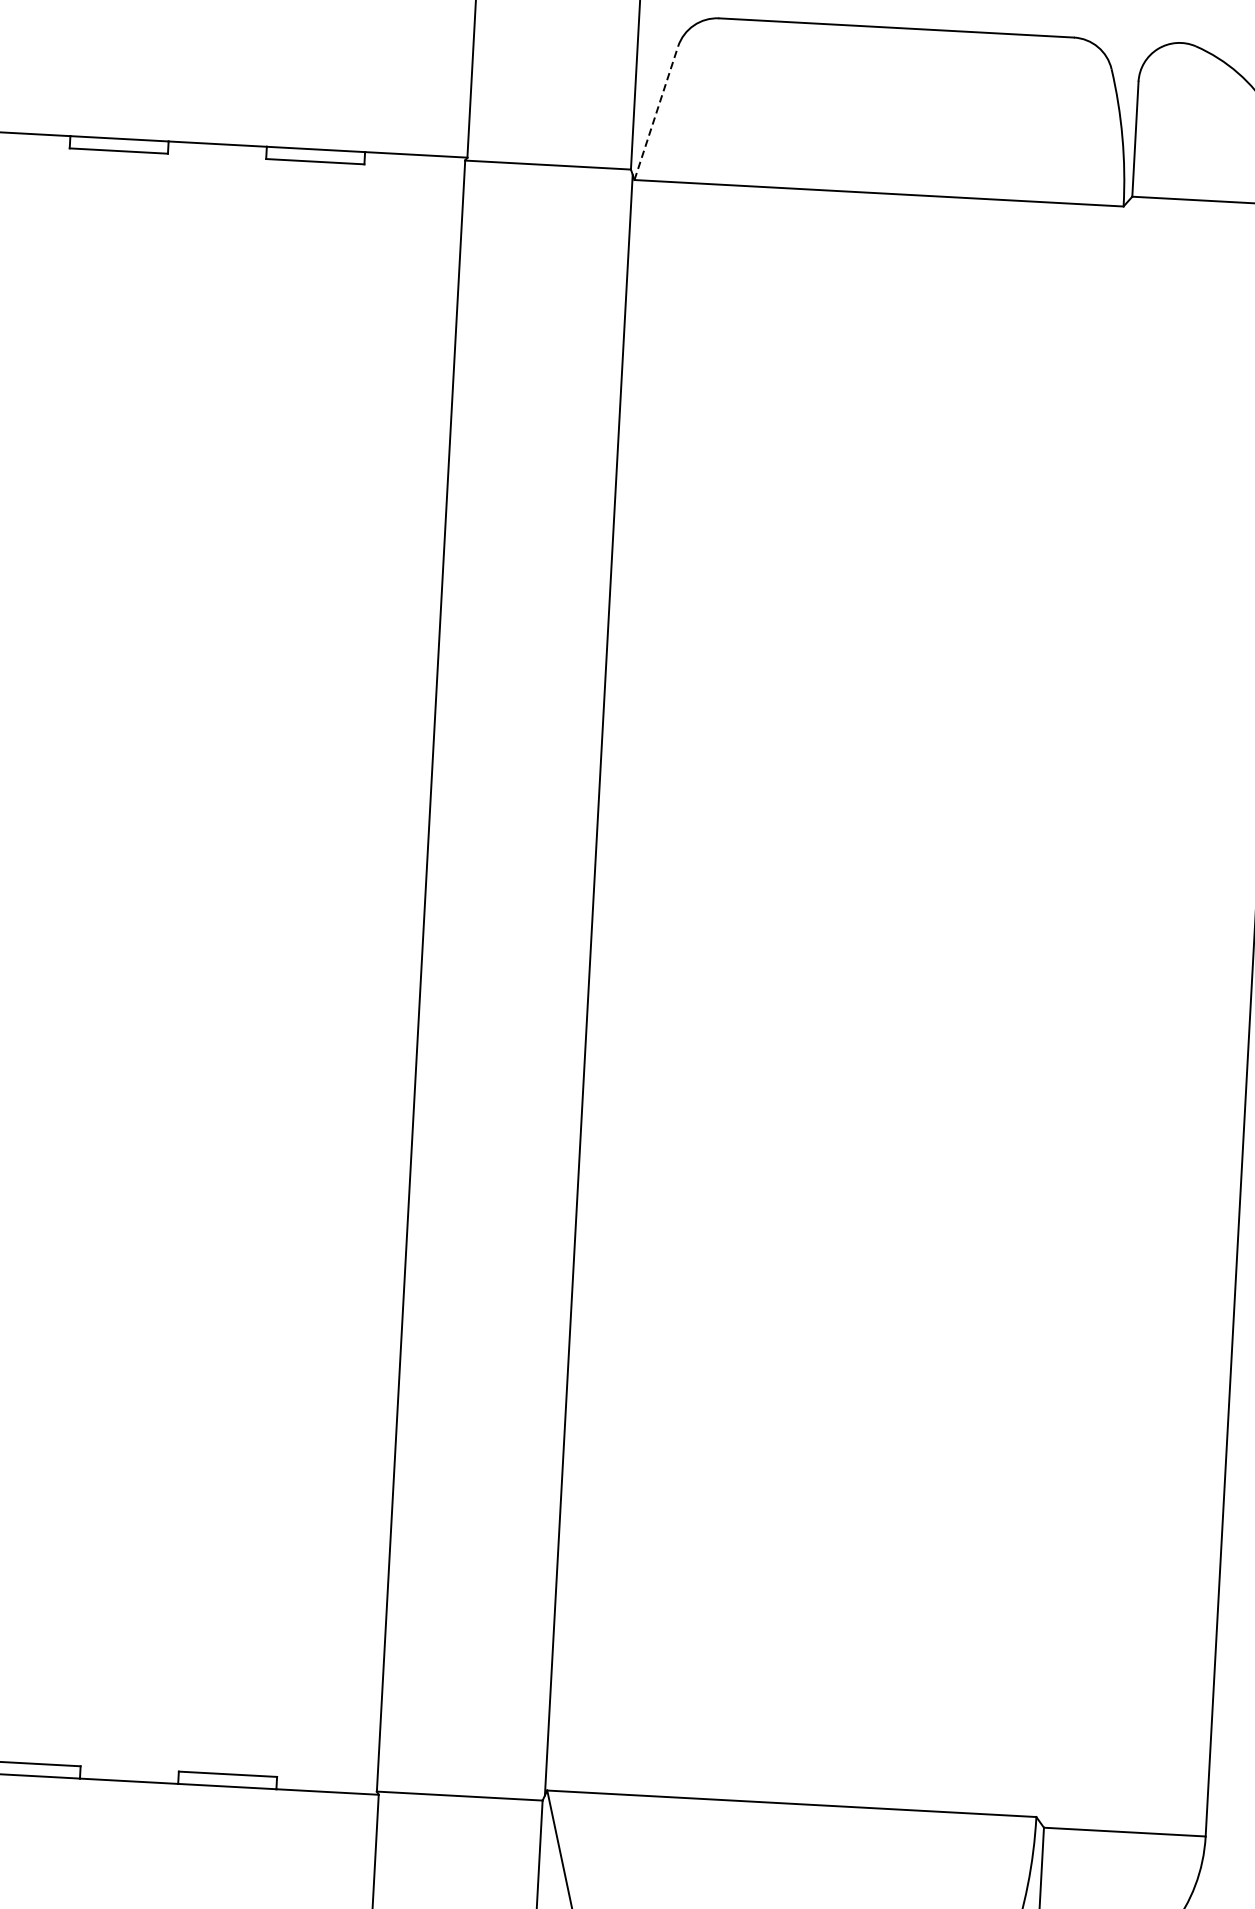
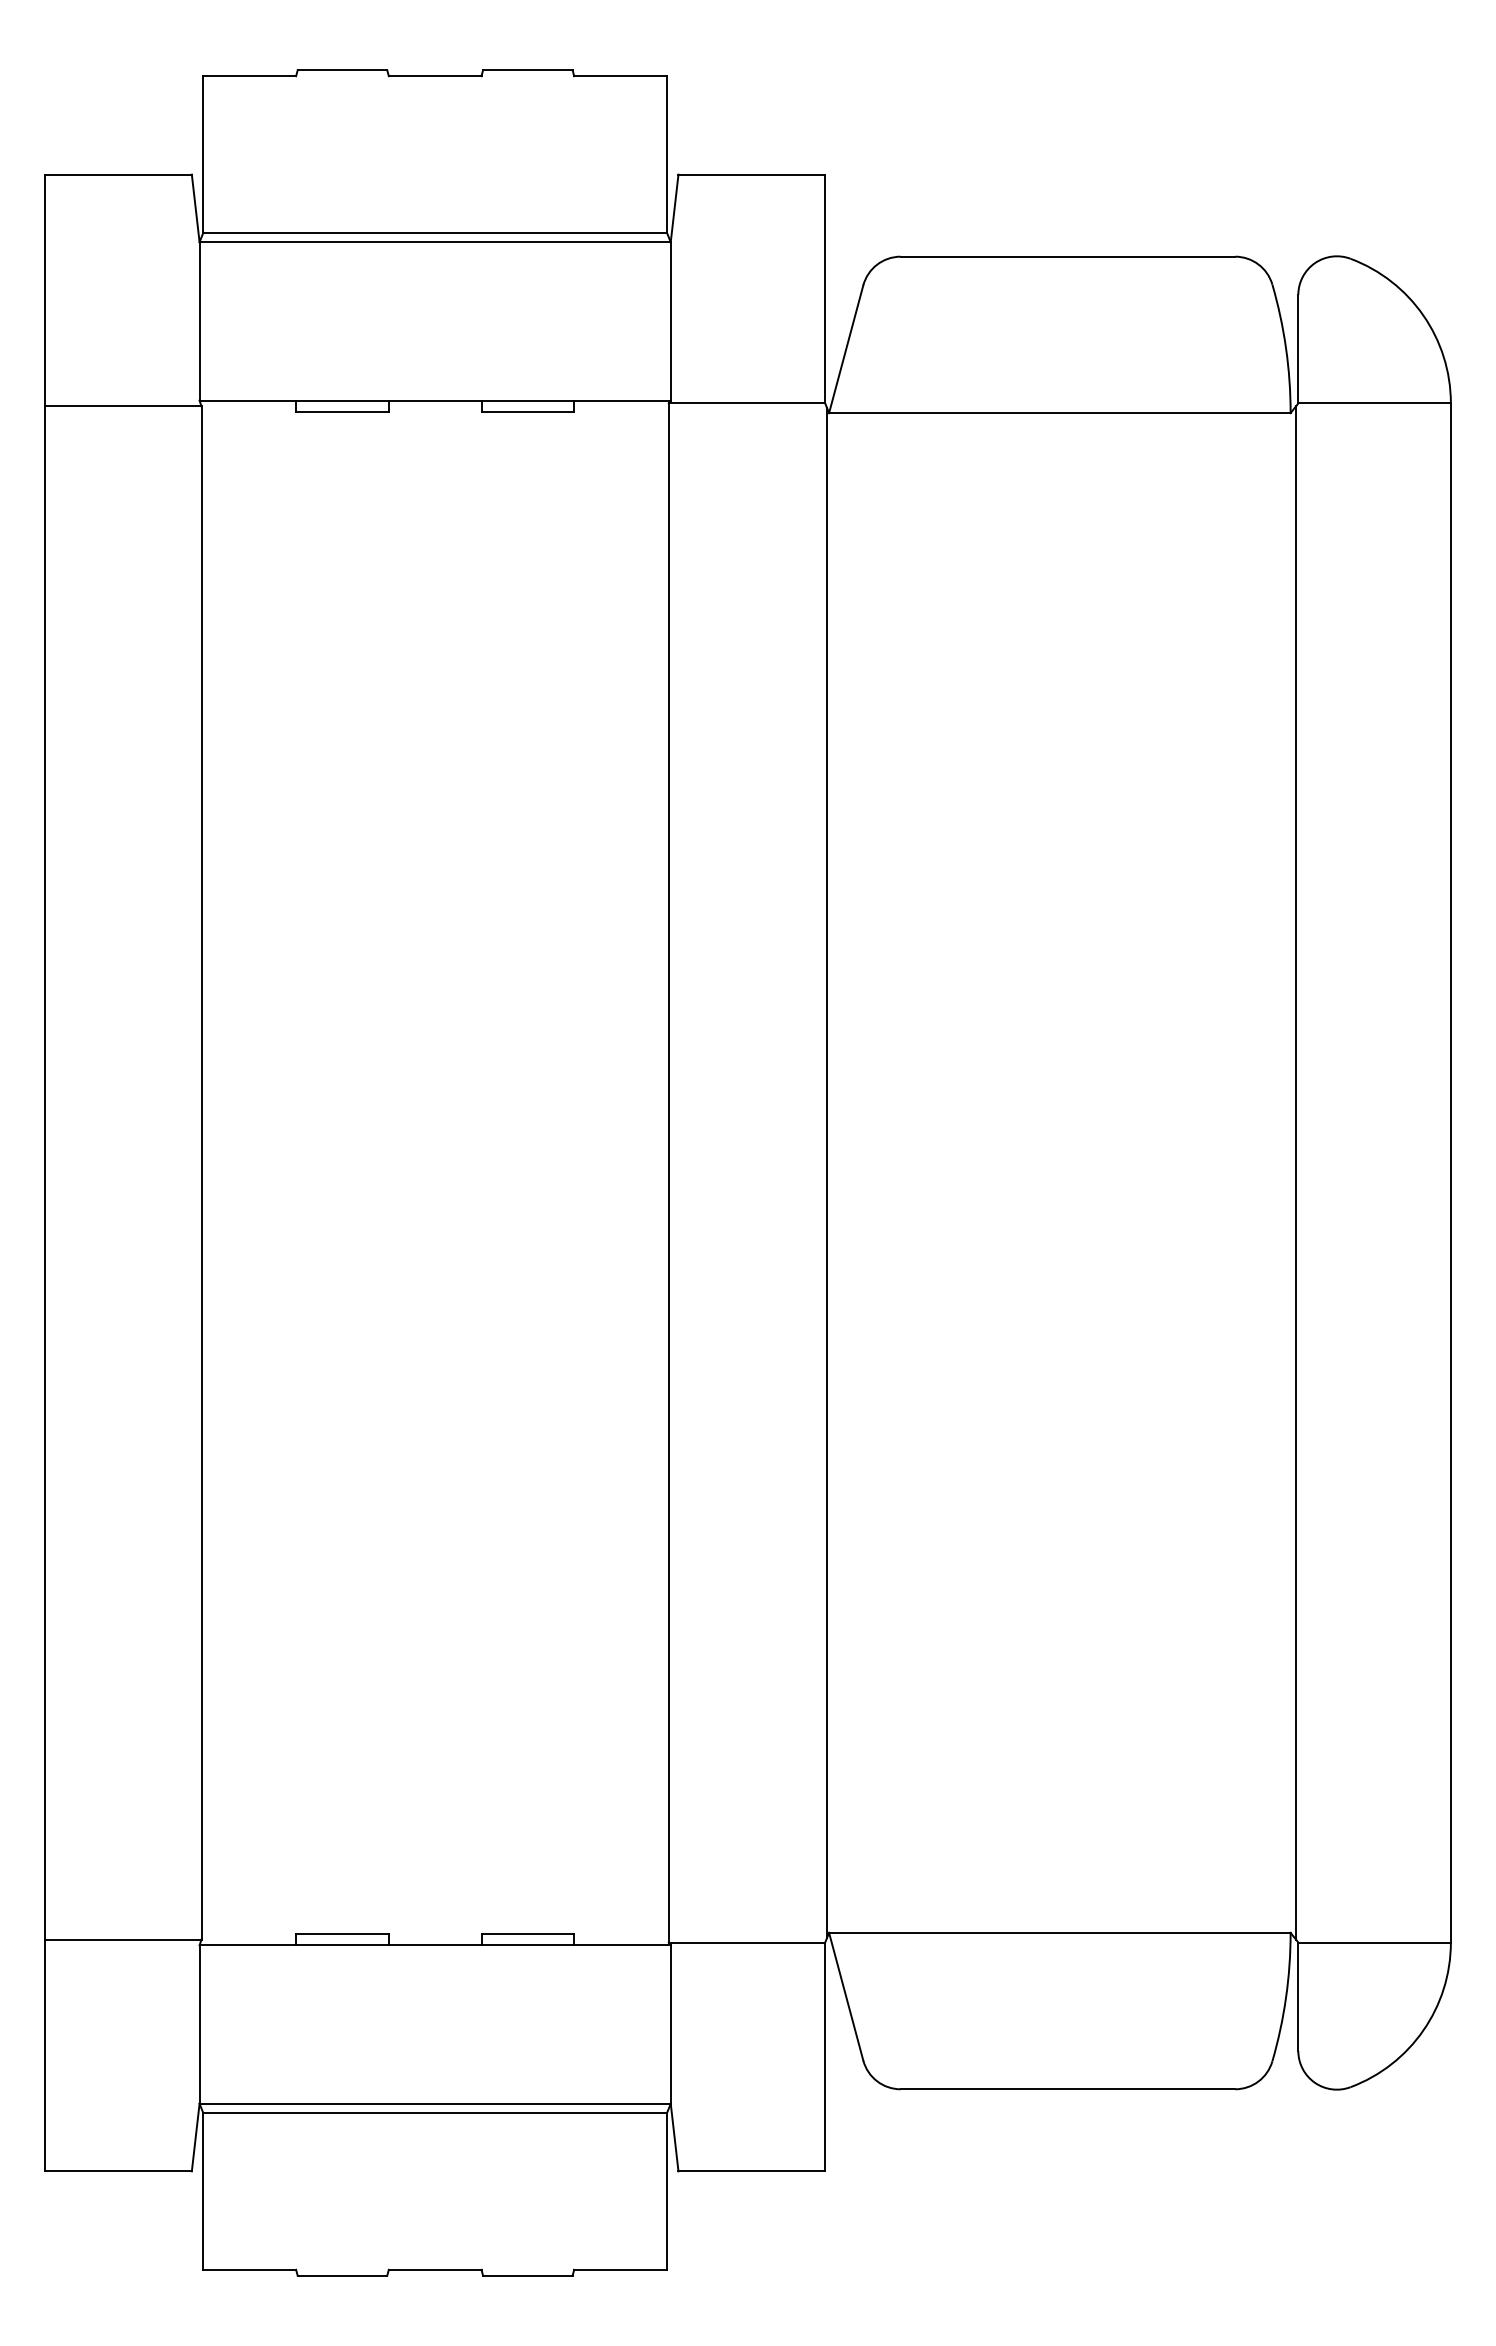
line: (656, 112) -> (846, 348), dashed -> solid
line: (1086, 1011) -> (1296, 1172), added

